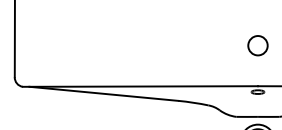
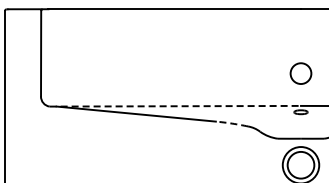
circle: (257, 45) -> (300, 73), moved
line: (140, 86) -> (175, 106), solid -> dashed
arc: (193, 102) -> (232, 123), solid -> dashed

